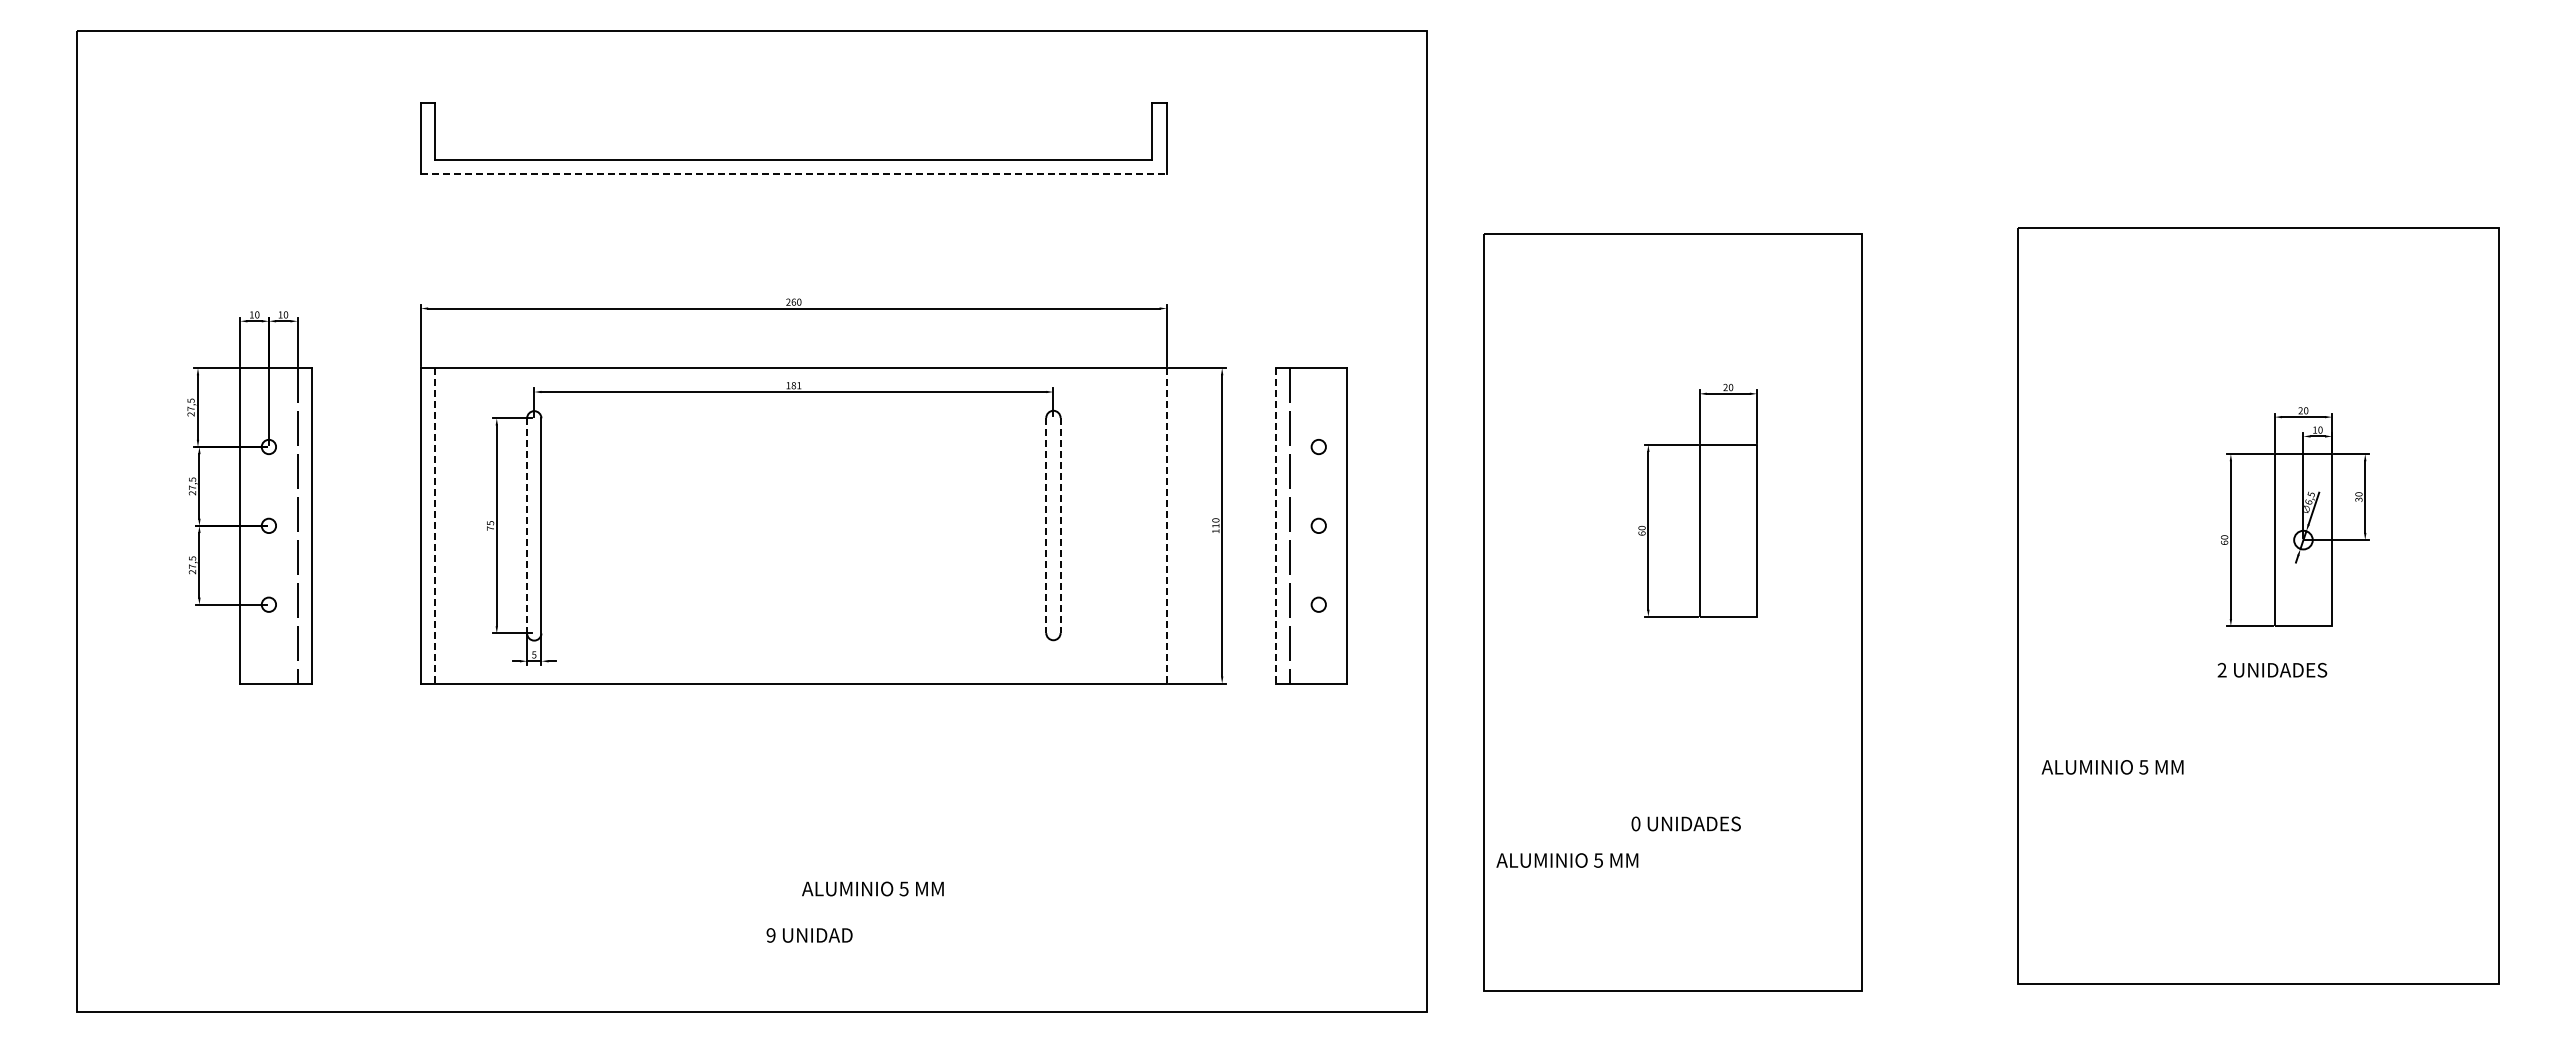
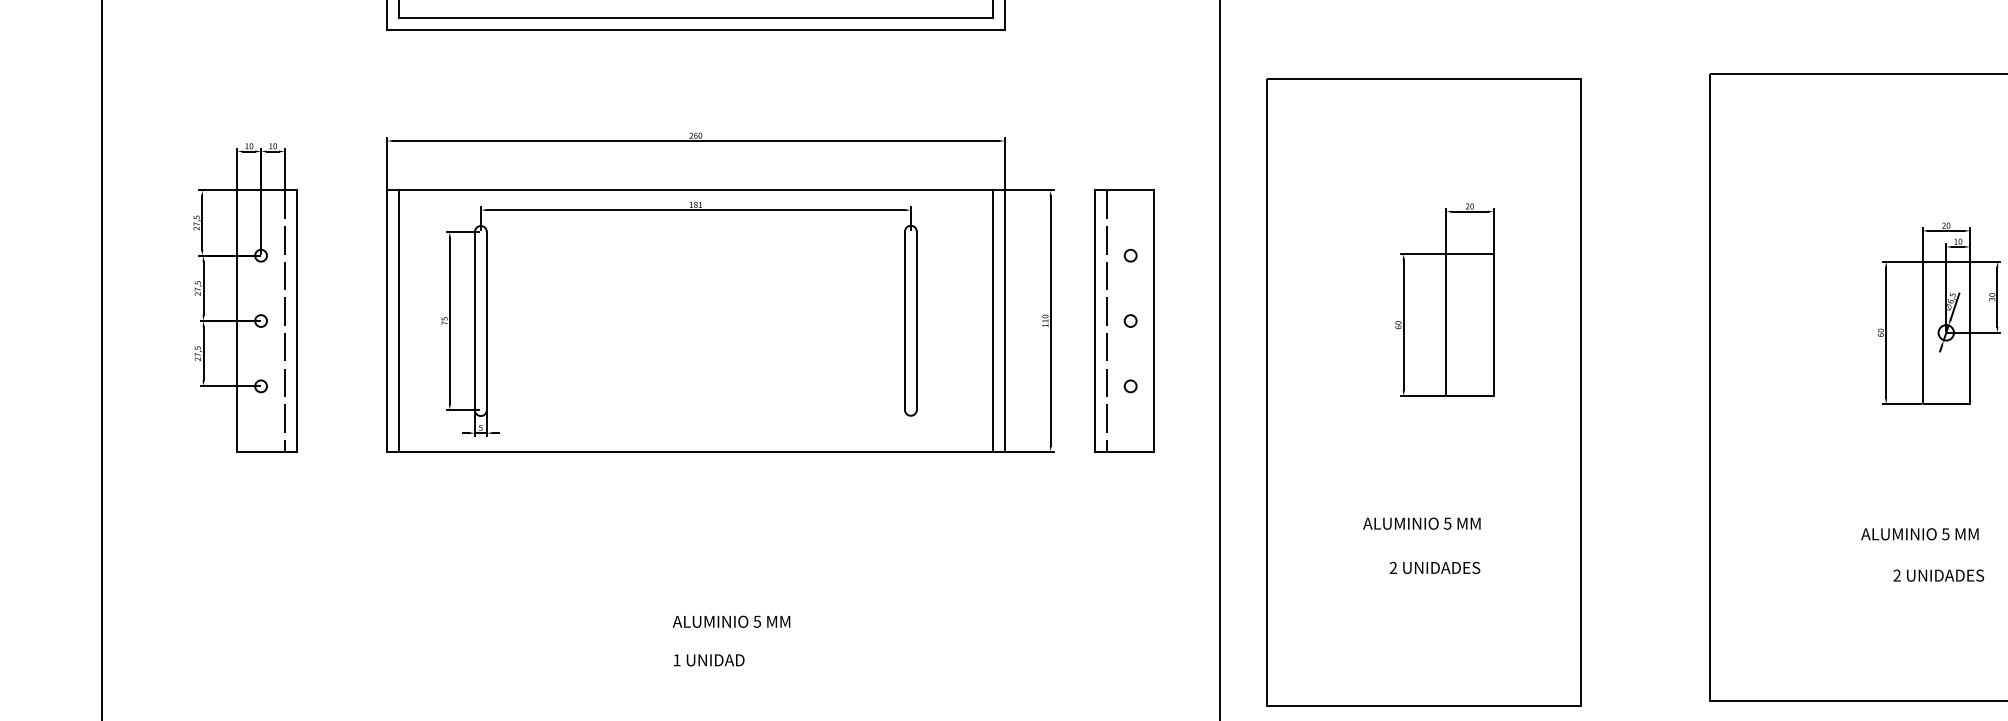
line: (793, 174) -> (695, 30), dashed -> solid
line: (435, 525) -> (399, 320), dashed -> solid
line: (527, 525) -> (475, 320), dashed -> solid
line: (1046, 525) -> (905, 320), dashed -> solid
line: (1060, 525) -> (916, 320), dashed -> solid
line: (1152, 525) -> (992, 320), added
line: (1166, 525) -> (1004, 320), dashed -> solid
line: (1275, 525) -> (1094, 320), dashed -> solid
text: (2272, 669) -> (1938, 575), moved
text: (2112, 767) -> (1919, 534), moved
text: (1635, 823) -> (1393, 567), 0 -> 2
text: (1567, 860) -> (1422, 523), moved
text: (872, 888) -> (731, 621), moved
text: (770, 935) -> (676, 660), 9 -> 1

